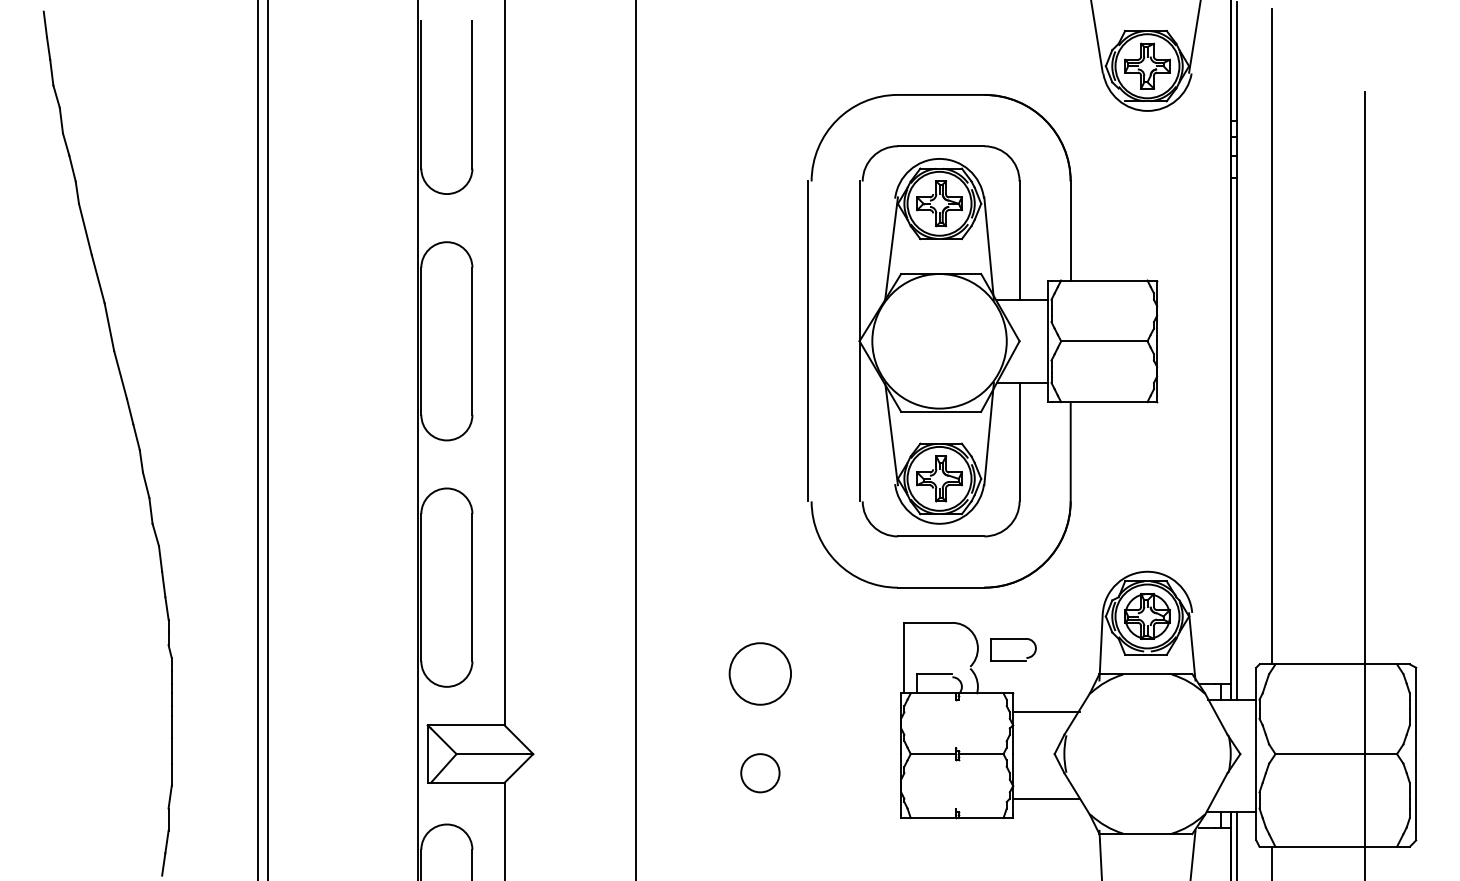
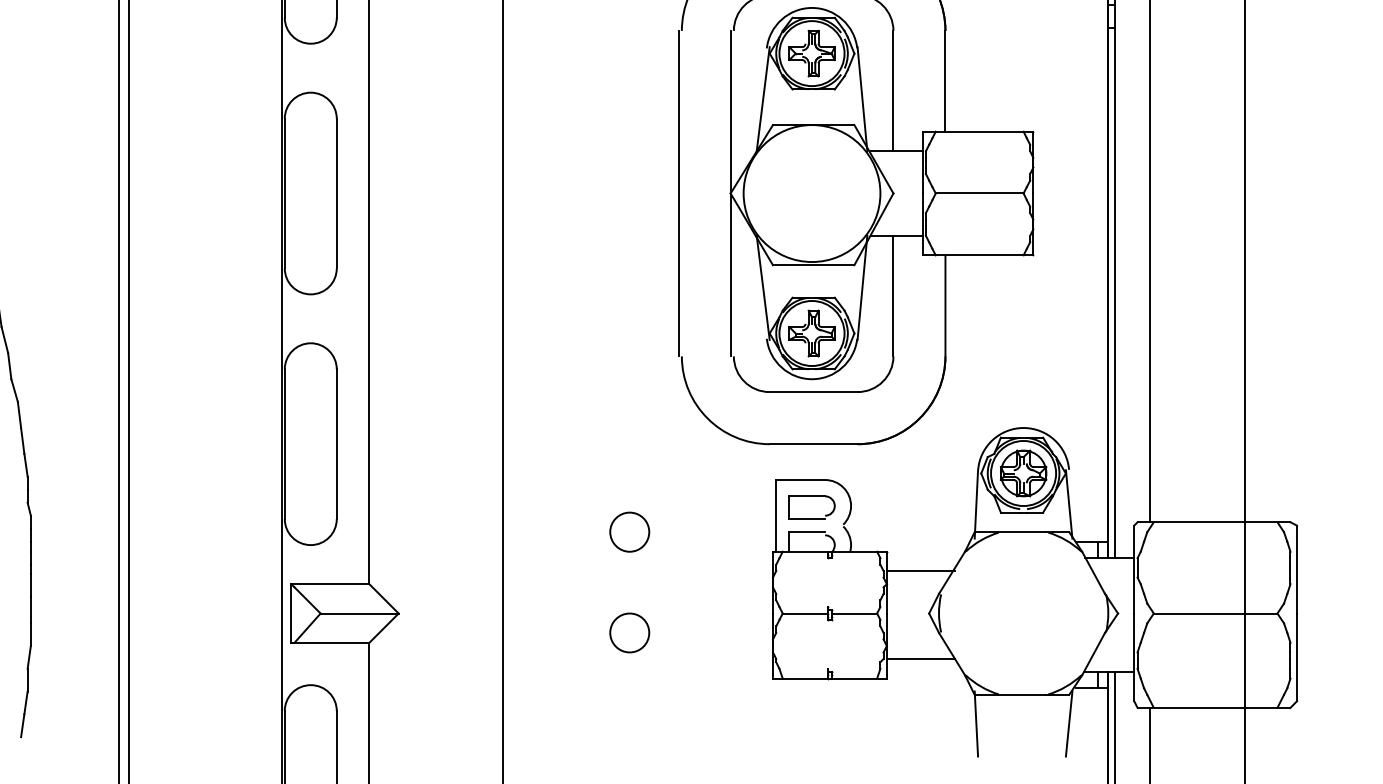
part: (1013, 639) -> (811, 496), moved
part: (760, 674) -> (629, 532), size x0.62

